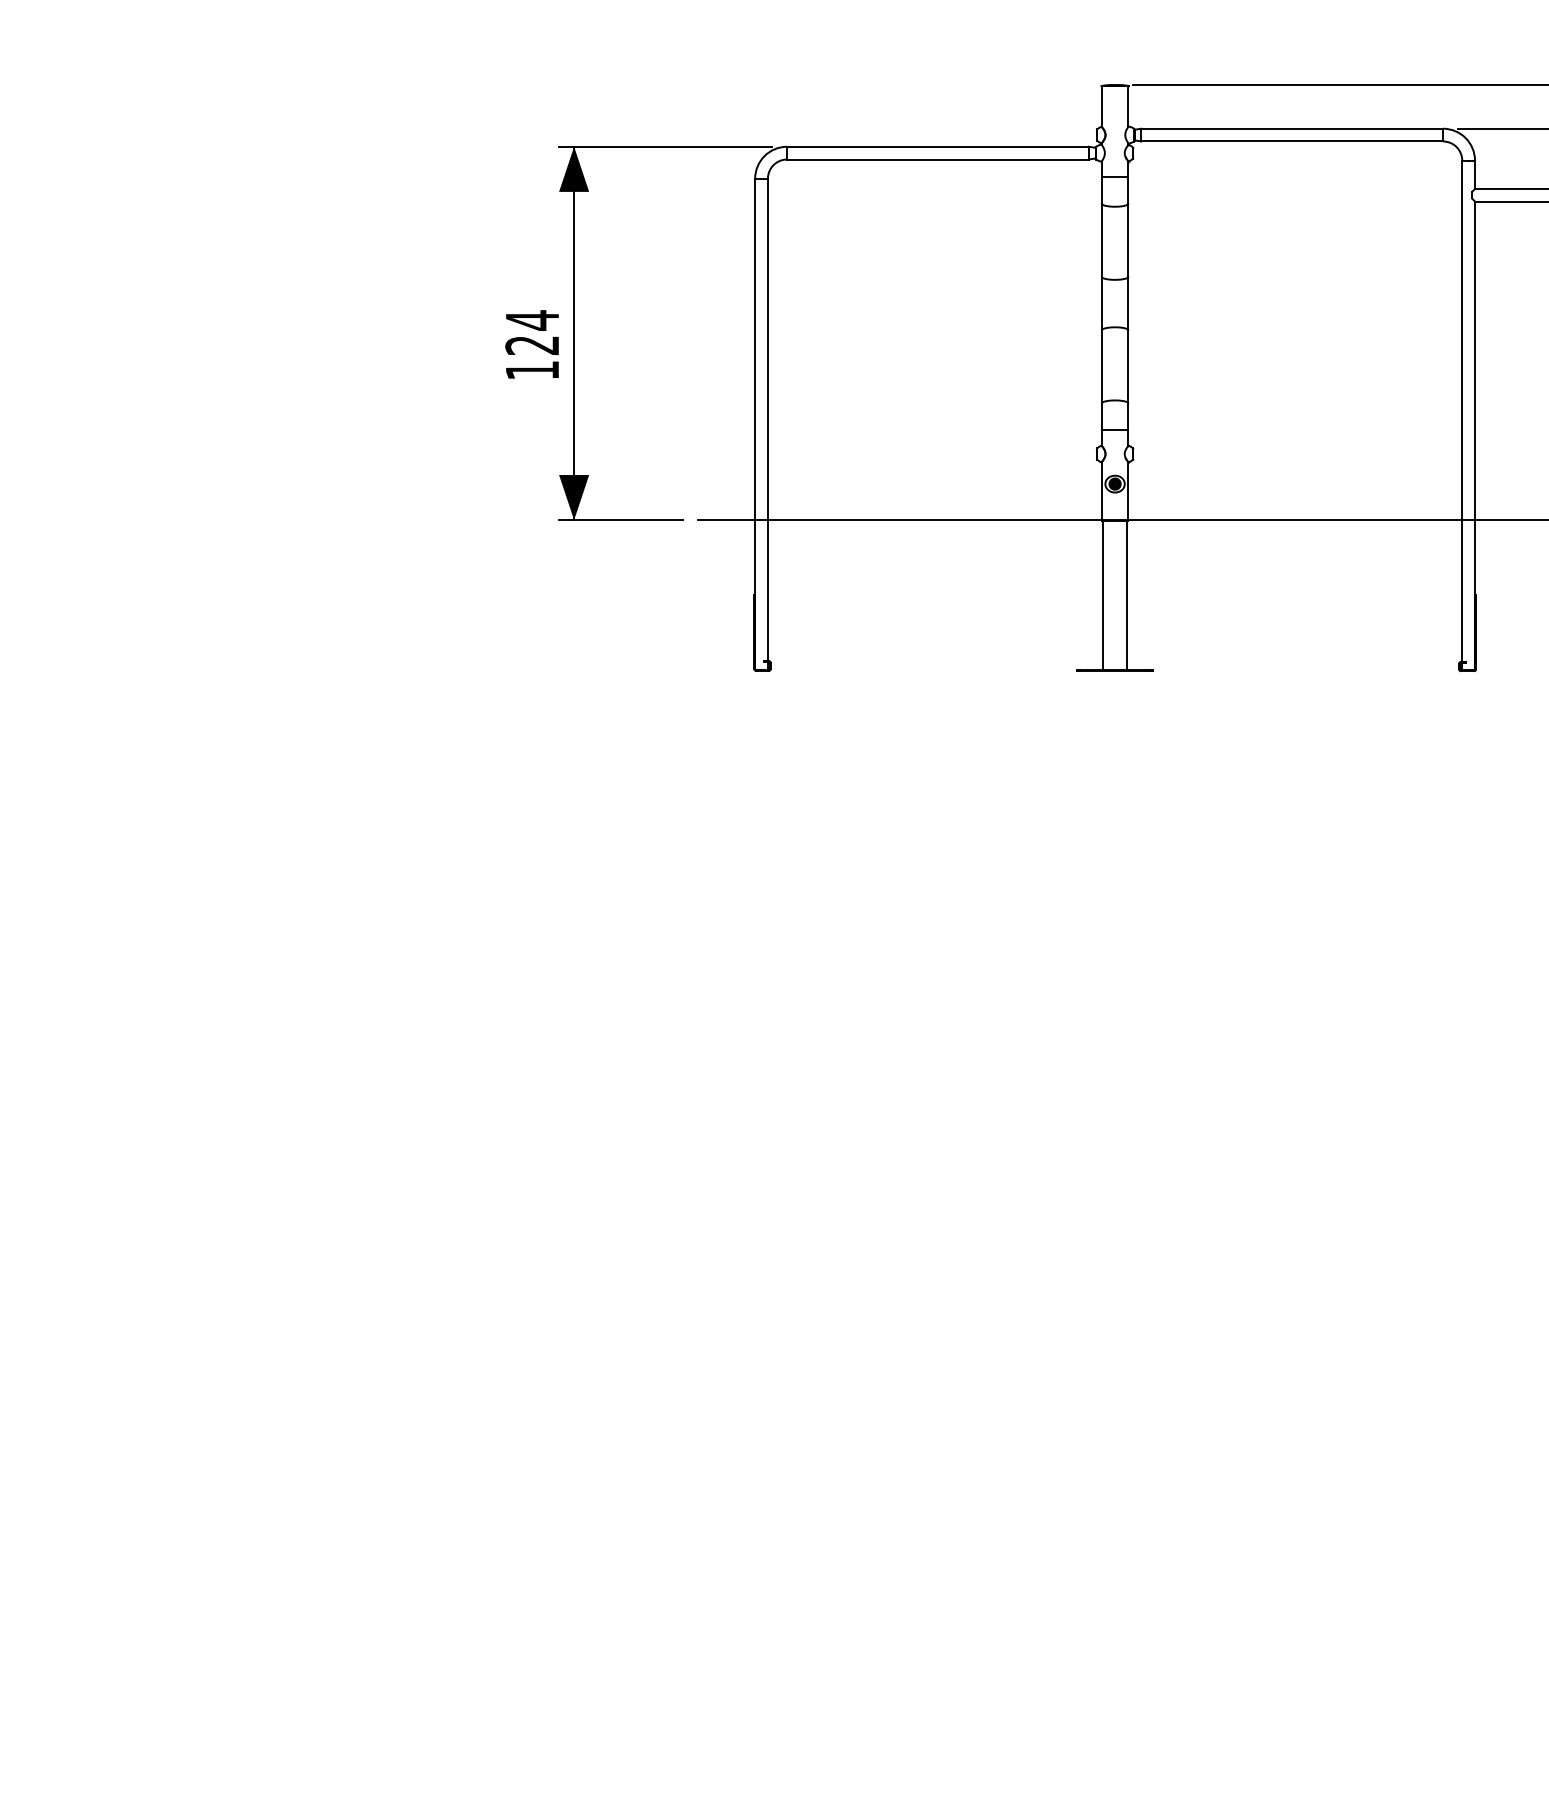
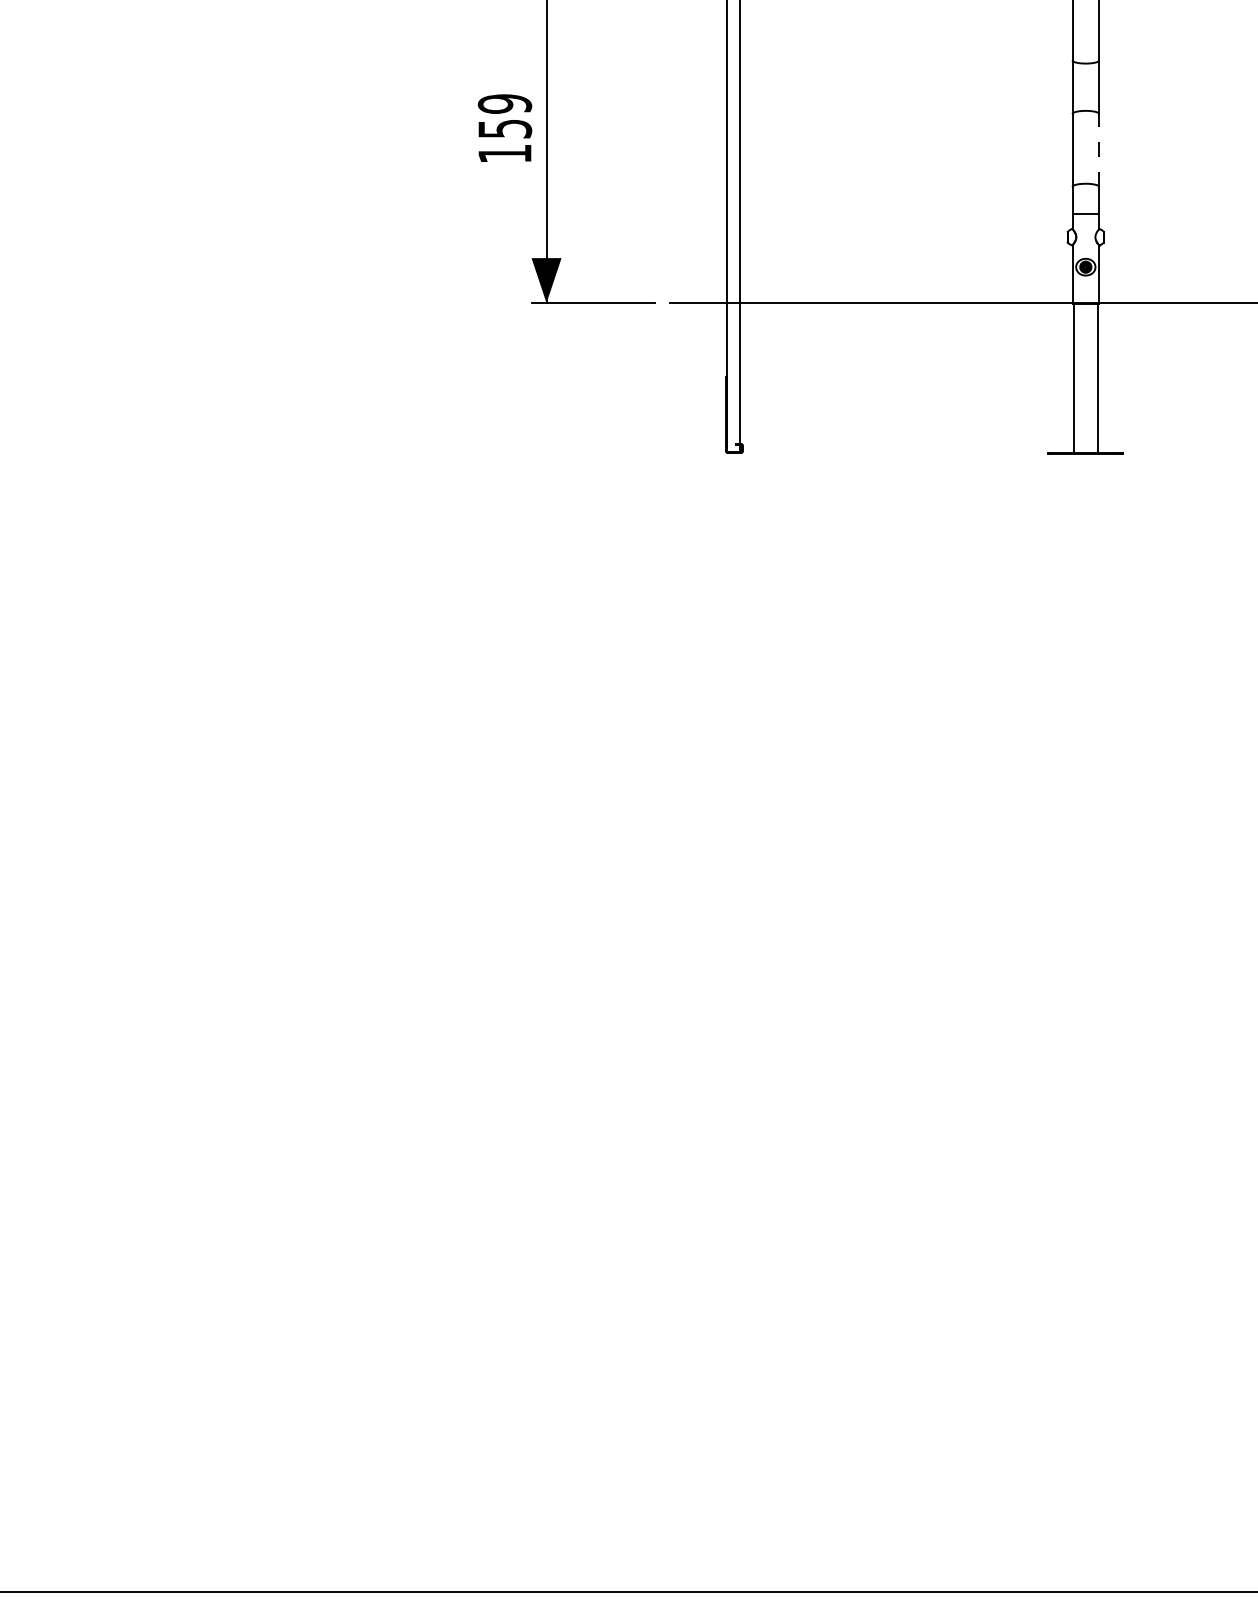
text: (532, 332) -> (505, 116), 124 -> 159
line: (1128, 367) -> (1099, 150), solid -> dashed

